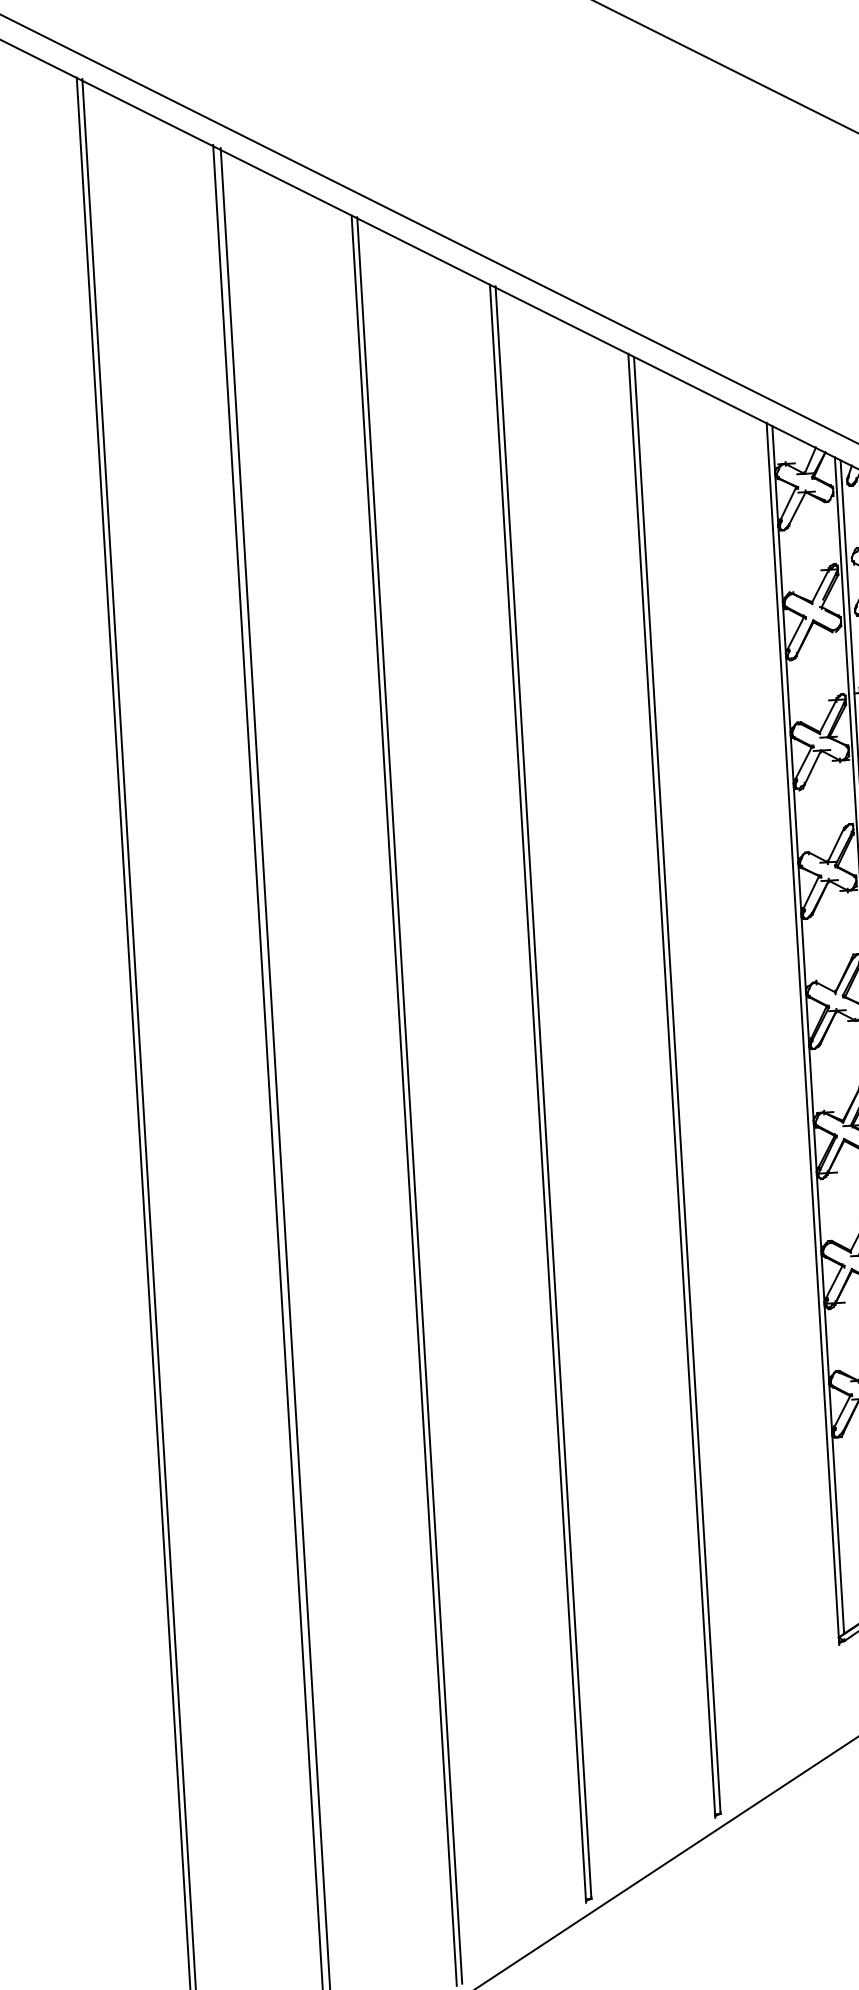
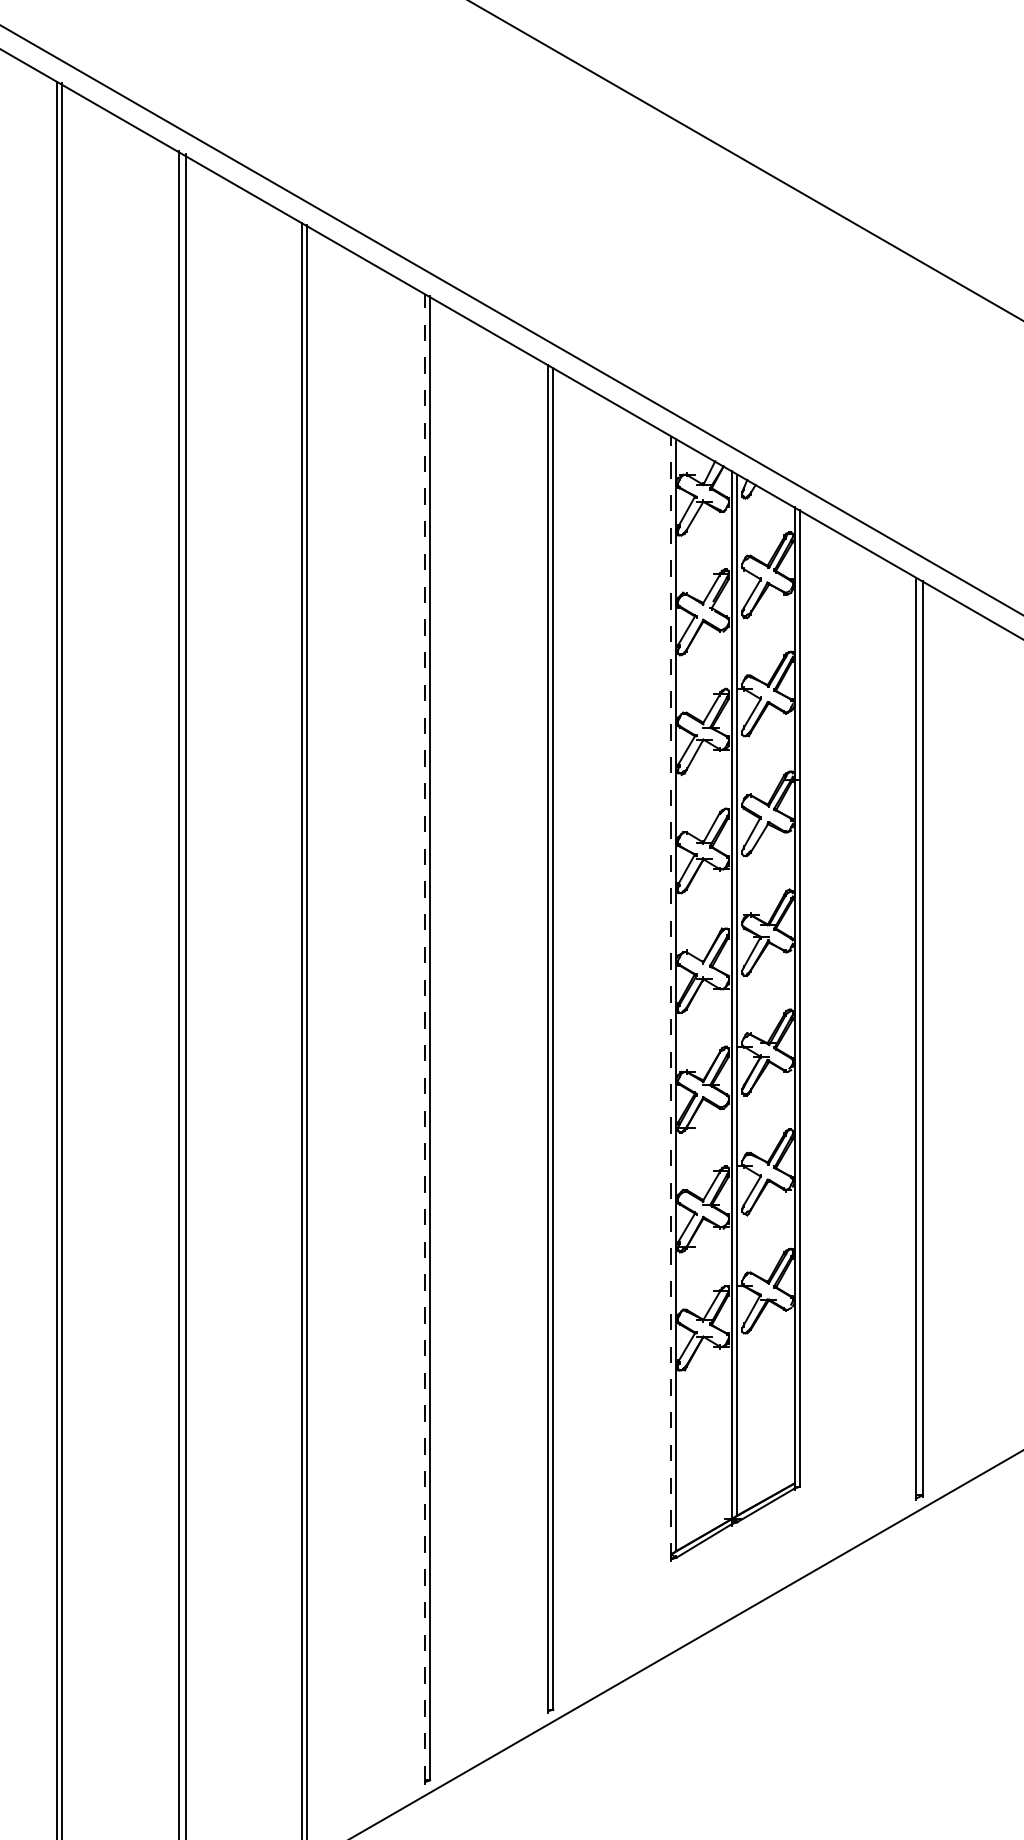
line: (803, 1032) -> (671, 997), solid -> dashed
line: (538, 1093) -> (425, 1038), solid -> dashed

